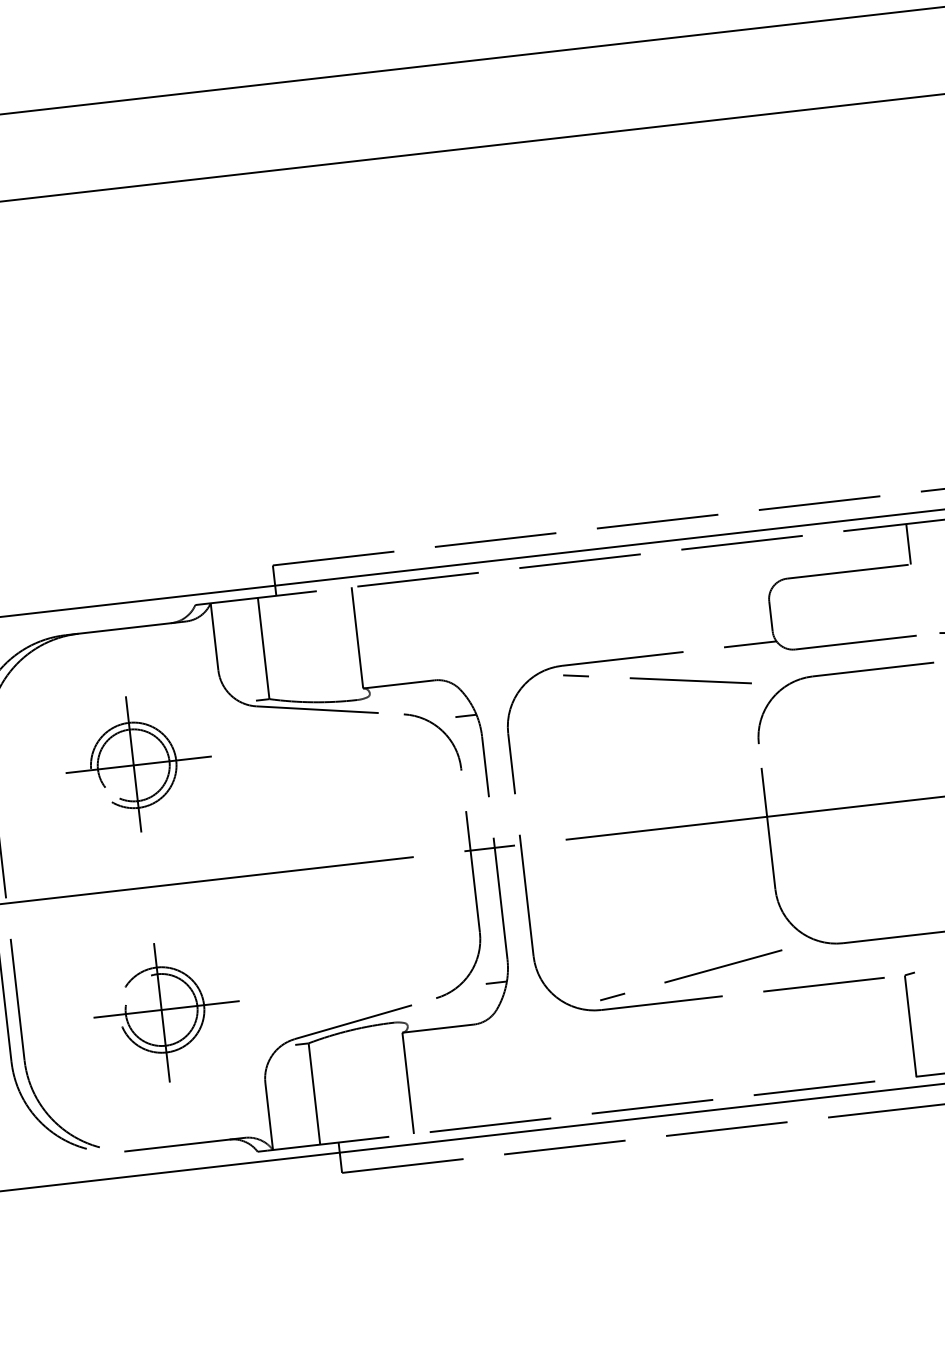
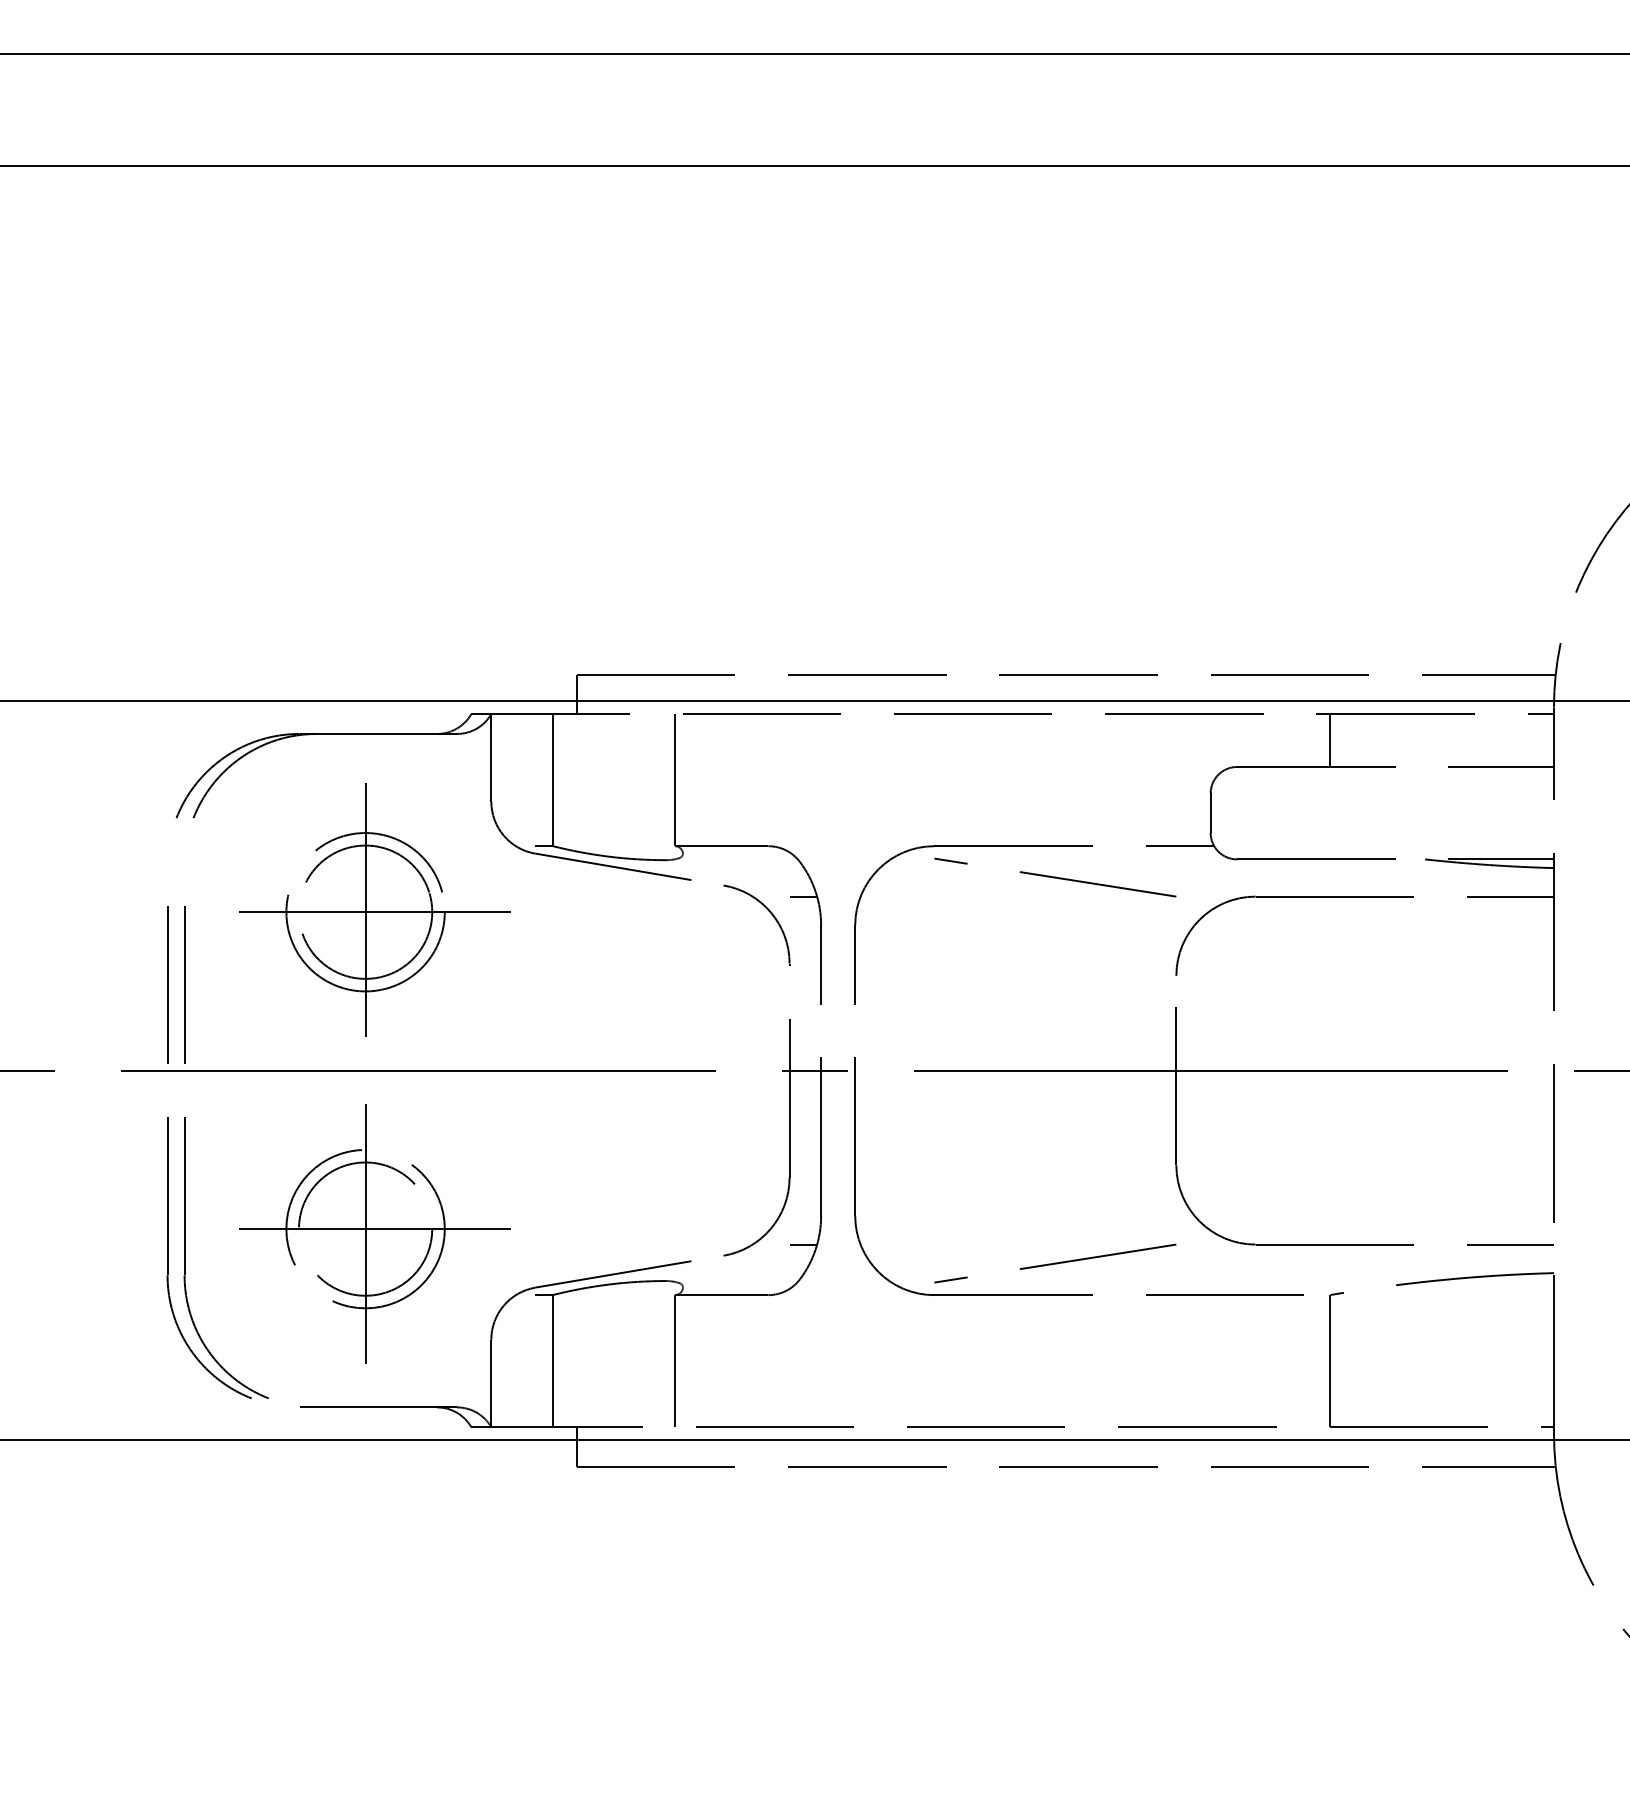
line: (908, 544) -> (1330, 740), moved
part: (138, 763) -> (374, 909), size x1.43
part: (166, 1011) -> (374, 1233), size x1.43

